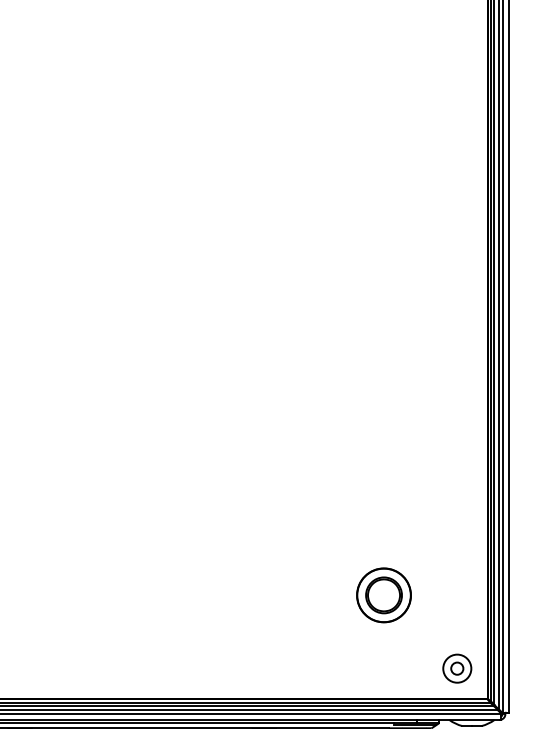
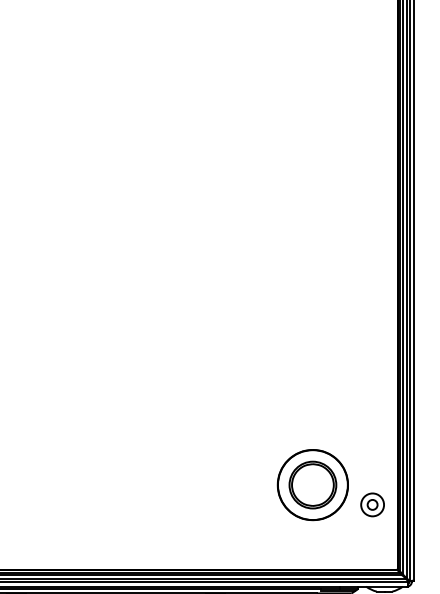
part: (383, 595) -> (312, 485), size x1.6
part: (457, 668) -> (372, 504), moved

